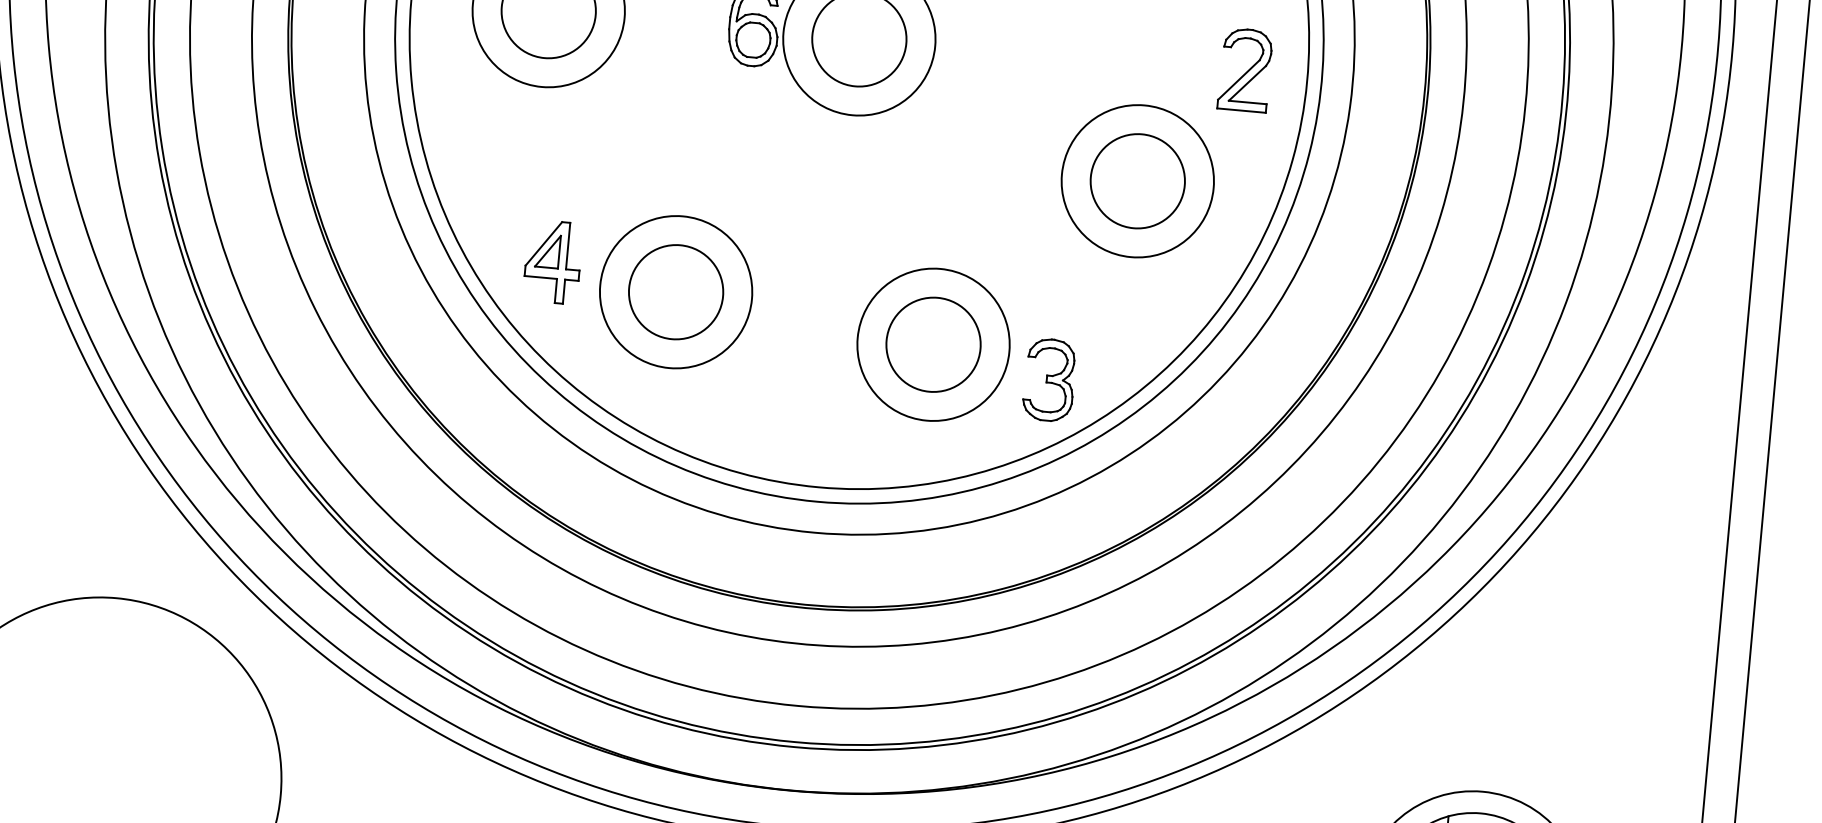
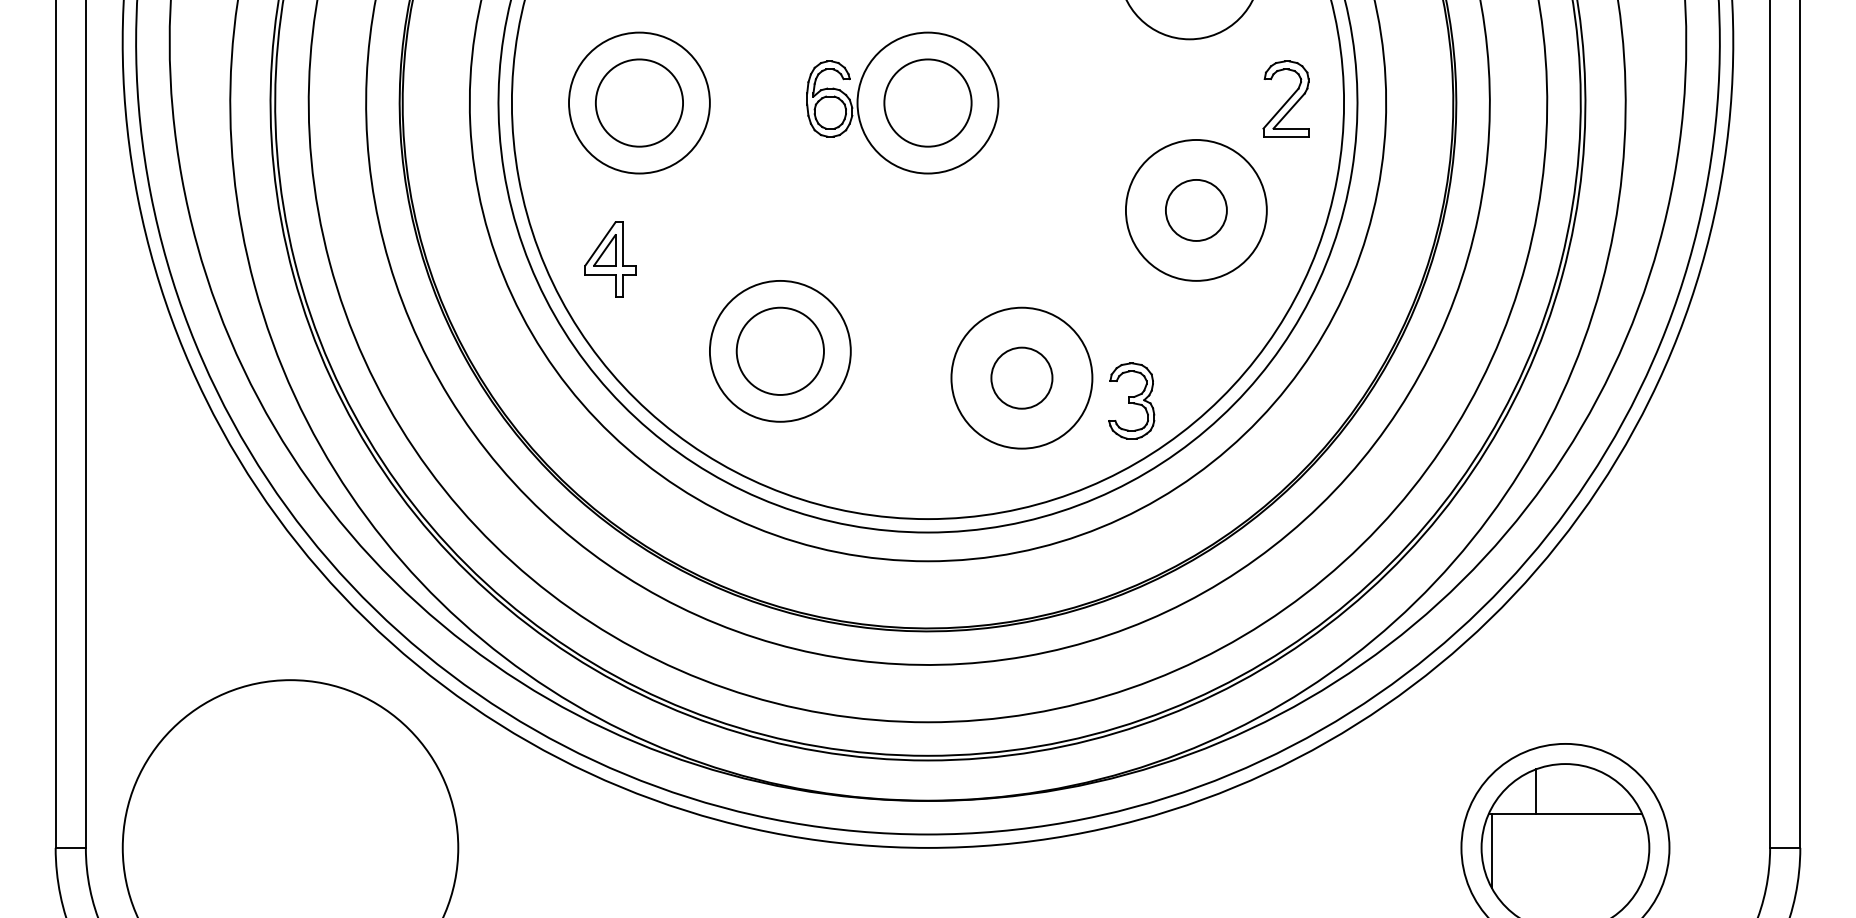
circle: (1137, 181) -> (1196, 210), size x0.7
part: (553, 261) -> (610, 259), moved
circle: (933, 344) -> (1021, 377), size x0.7

